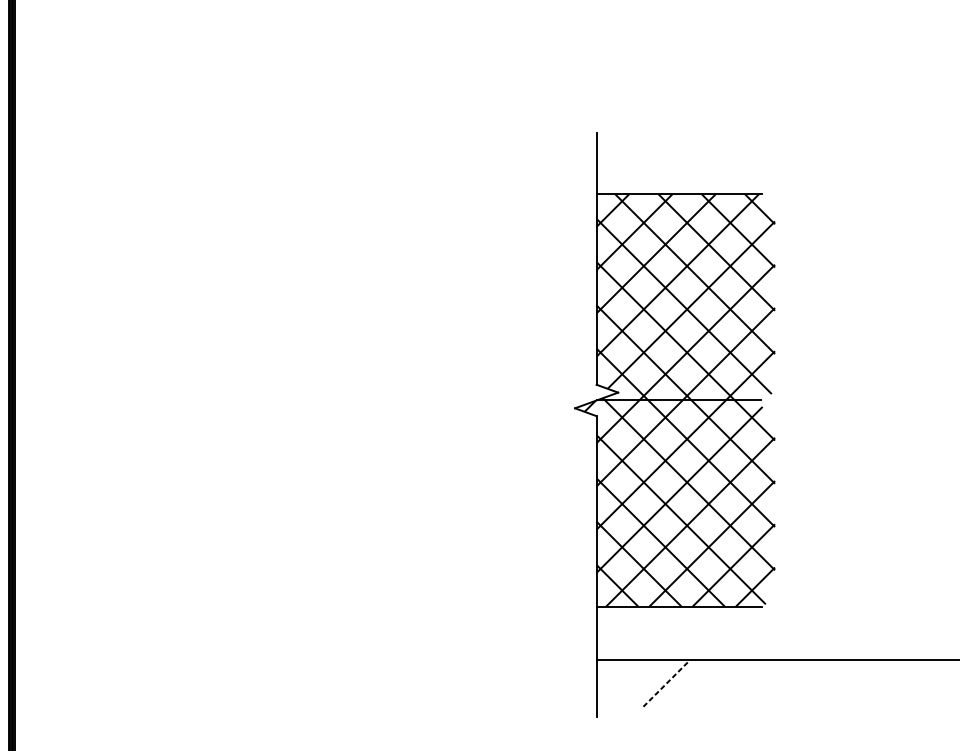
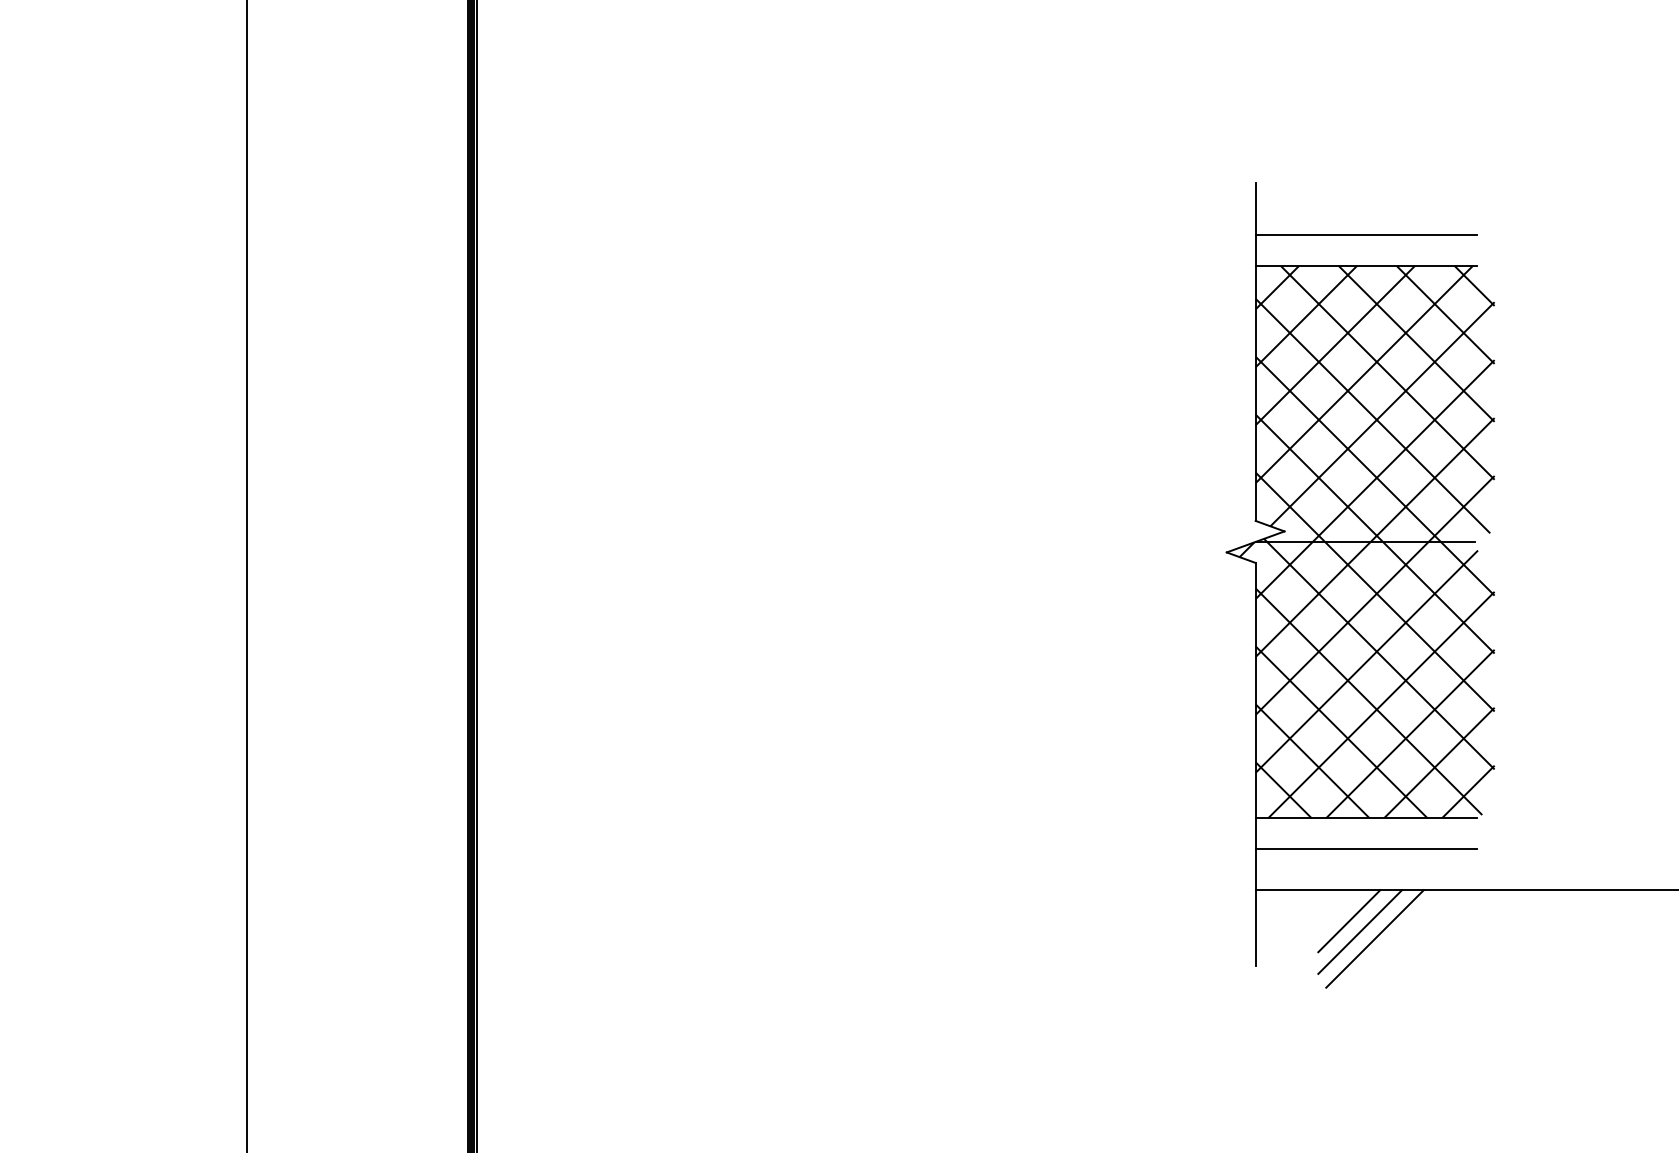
line: (678, 170) -> (1365, 234), added
line: (678, 630) -> (1365, 849), added
line: (666, 683) -> (1349, 921), dashed -> solid
line: (674, 691) -> (1360, 931), added
line: (685, 696) -> (1374, 938), added

